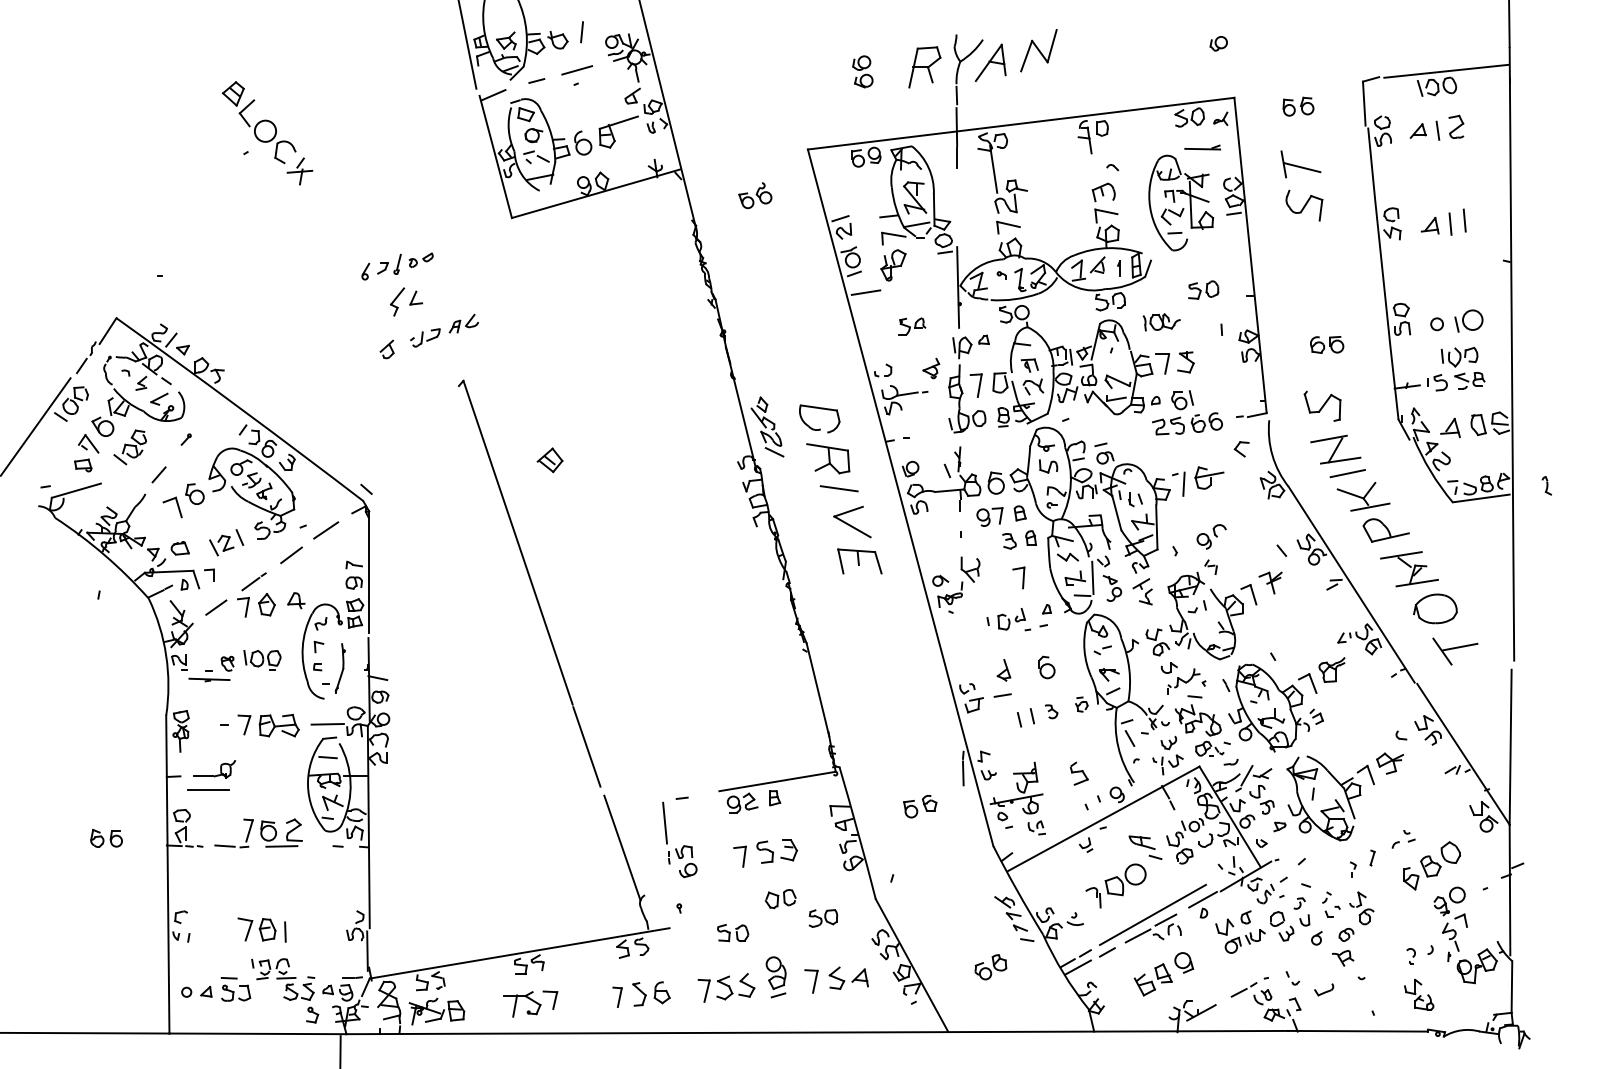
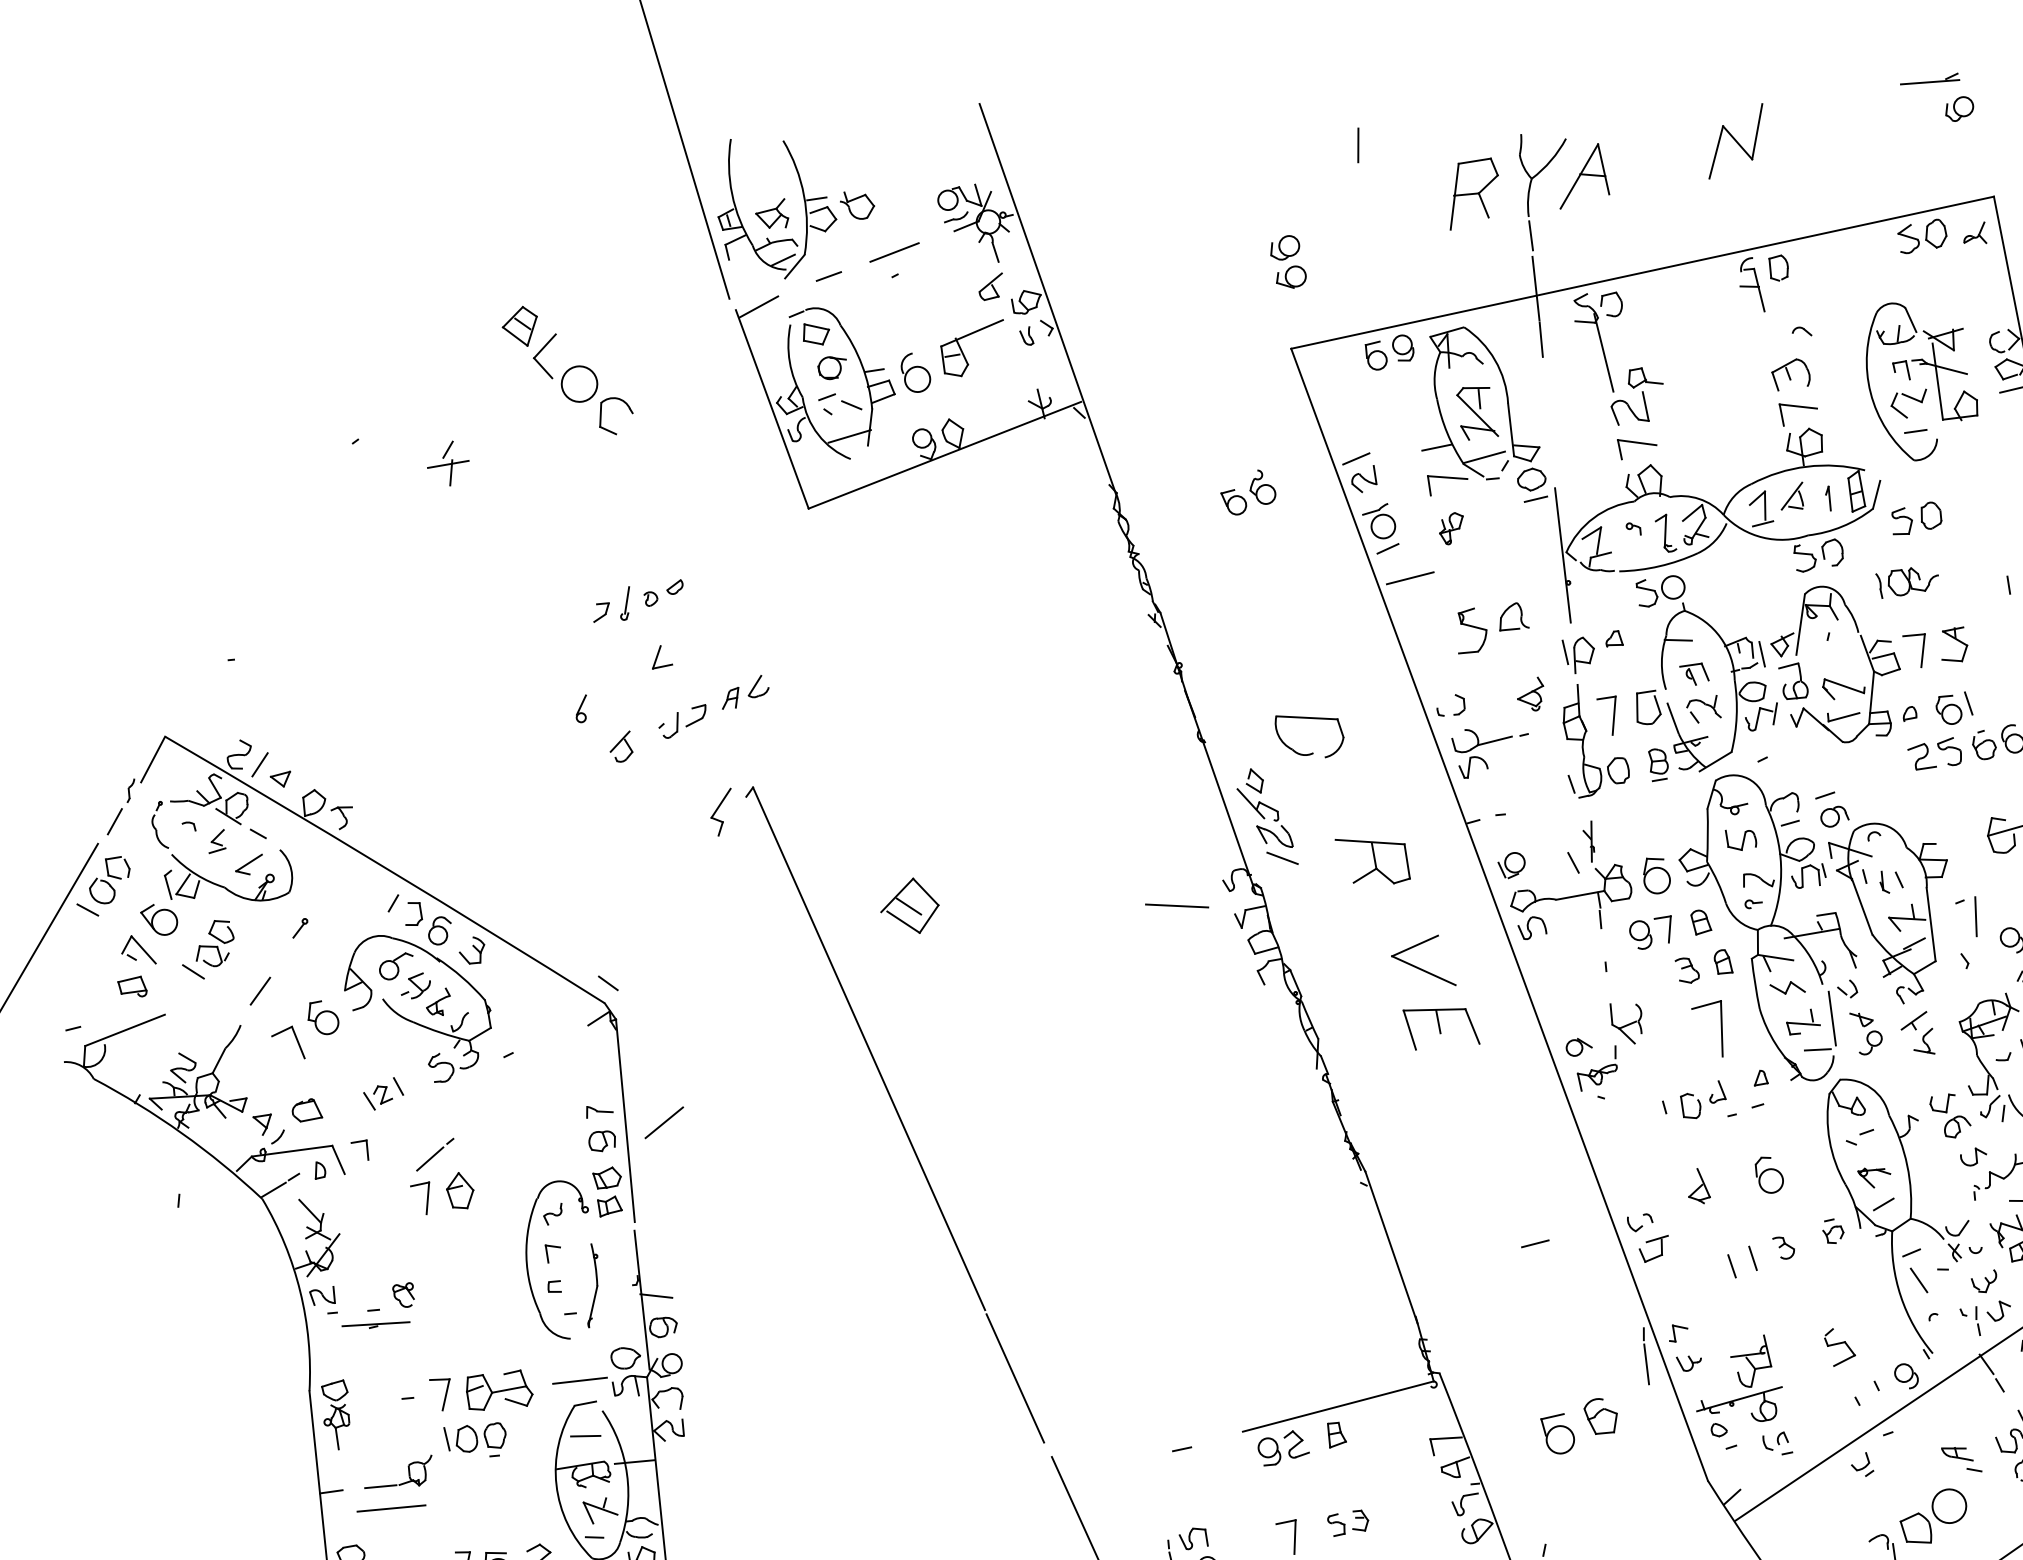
line: (581, 32) -> (1357, 145), moved
part: (1038, 50) -> (1735, 141), moved
part: (862, 71) -> (1287, 261), moved
part: (258, 122) -> (566, 370), moved
part: (1202, 147) -> (1929, 79), moved
part: (755, 195) -> (1248, 492), moved
part: (893, 265) -> (1451, 528), size x0.6
part: (365, 271) -> (581, 708), moved
part: (1203, 289) -> (1916, 517), moved
part: (397, 301) -> (721, 811), moved
part: (912, 326) -> (1492, 627), size x1.6
part: (820, 409) -> (1309, 720), moved
part: (549, 460) -> (908, 906), size x1.4
part: (1178, 483) -> (1966, 916), moved
line: (838, 488) -> (1175, 905), moved
line: (326, 530) -> (664, 1122), moved
part: (226, 542) -> (383, 1093), size x0.7
line: (291, 555) -> (493, 1105), removed
part: (1018, 577) -> (1708, 1029), size x1.6
part: (296, 600) -> (508, 1179), removed
line: (216, 607) -> (376, 1203), removed
part: (262, 660) -> (475, 1441), moved
line: (1002, 695) -> (1534, 1243), moved
part: (920, 806) -> (1580, 1426), size x1.4
line: (665, 822) -> (1157, 1492), removed
part: (1145, 847) -> (1961, 1459), size x0.7
part: (776, 851) -> (1347, 1523), size x0.6

